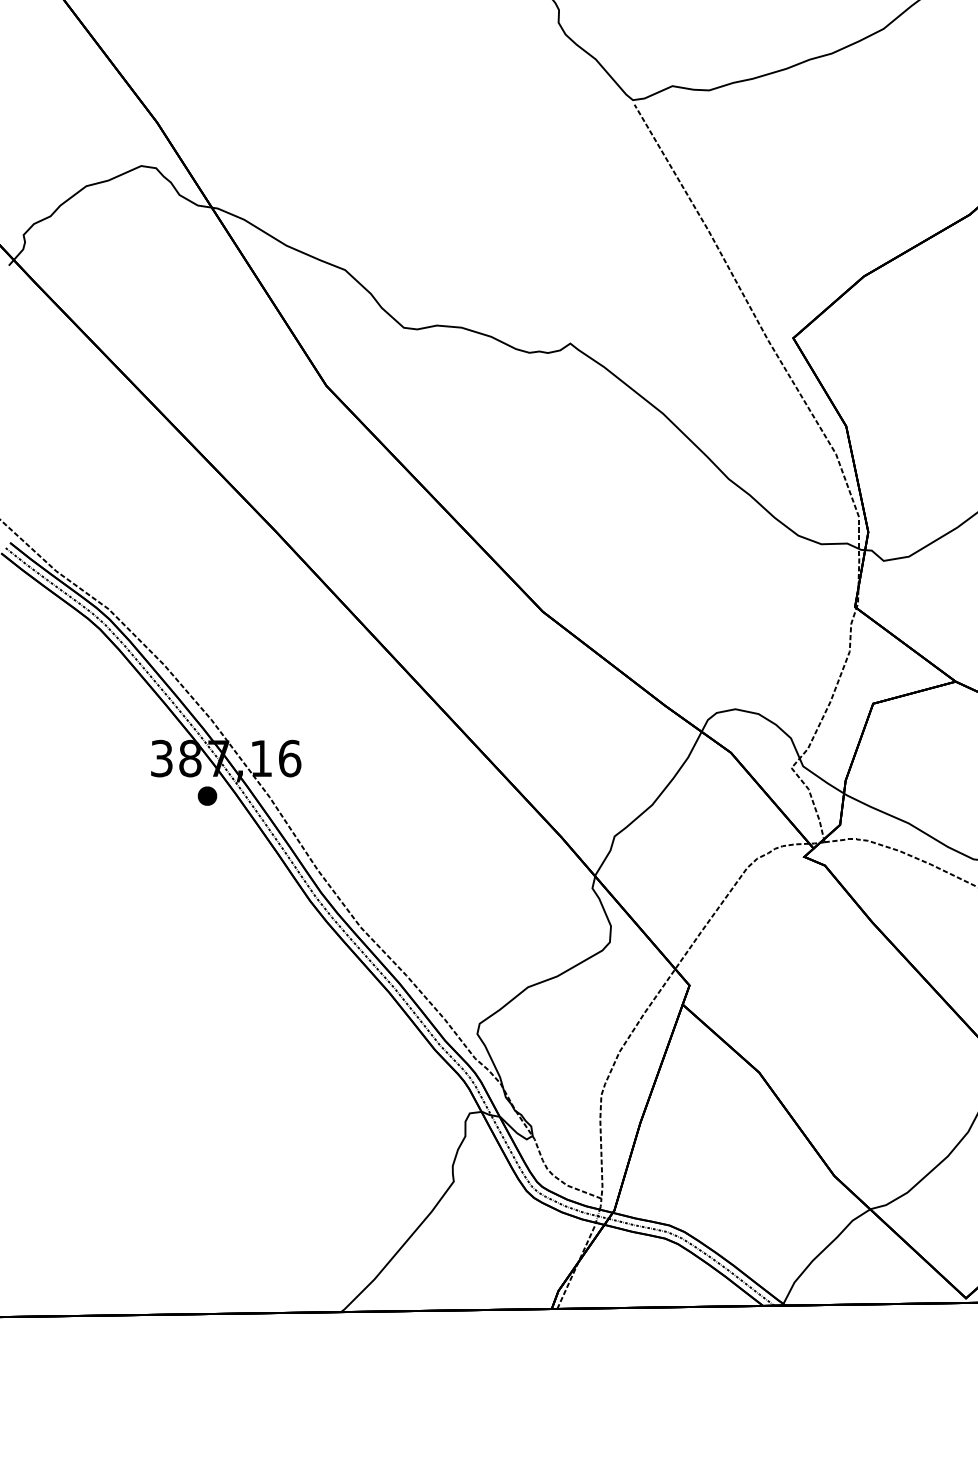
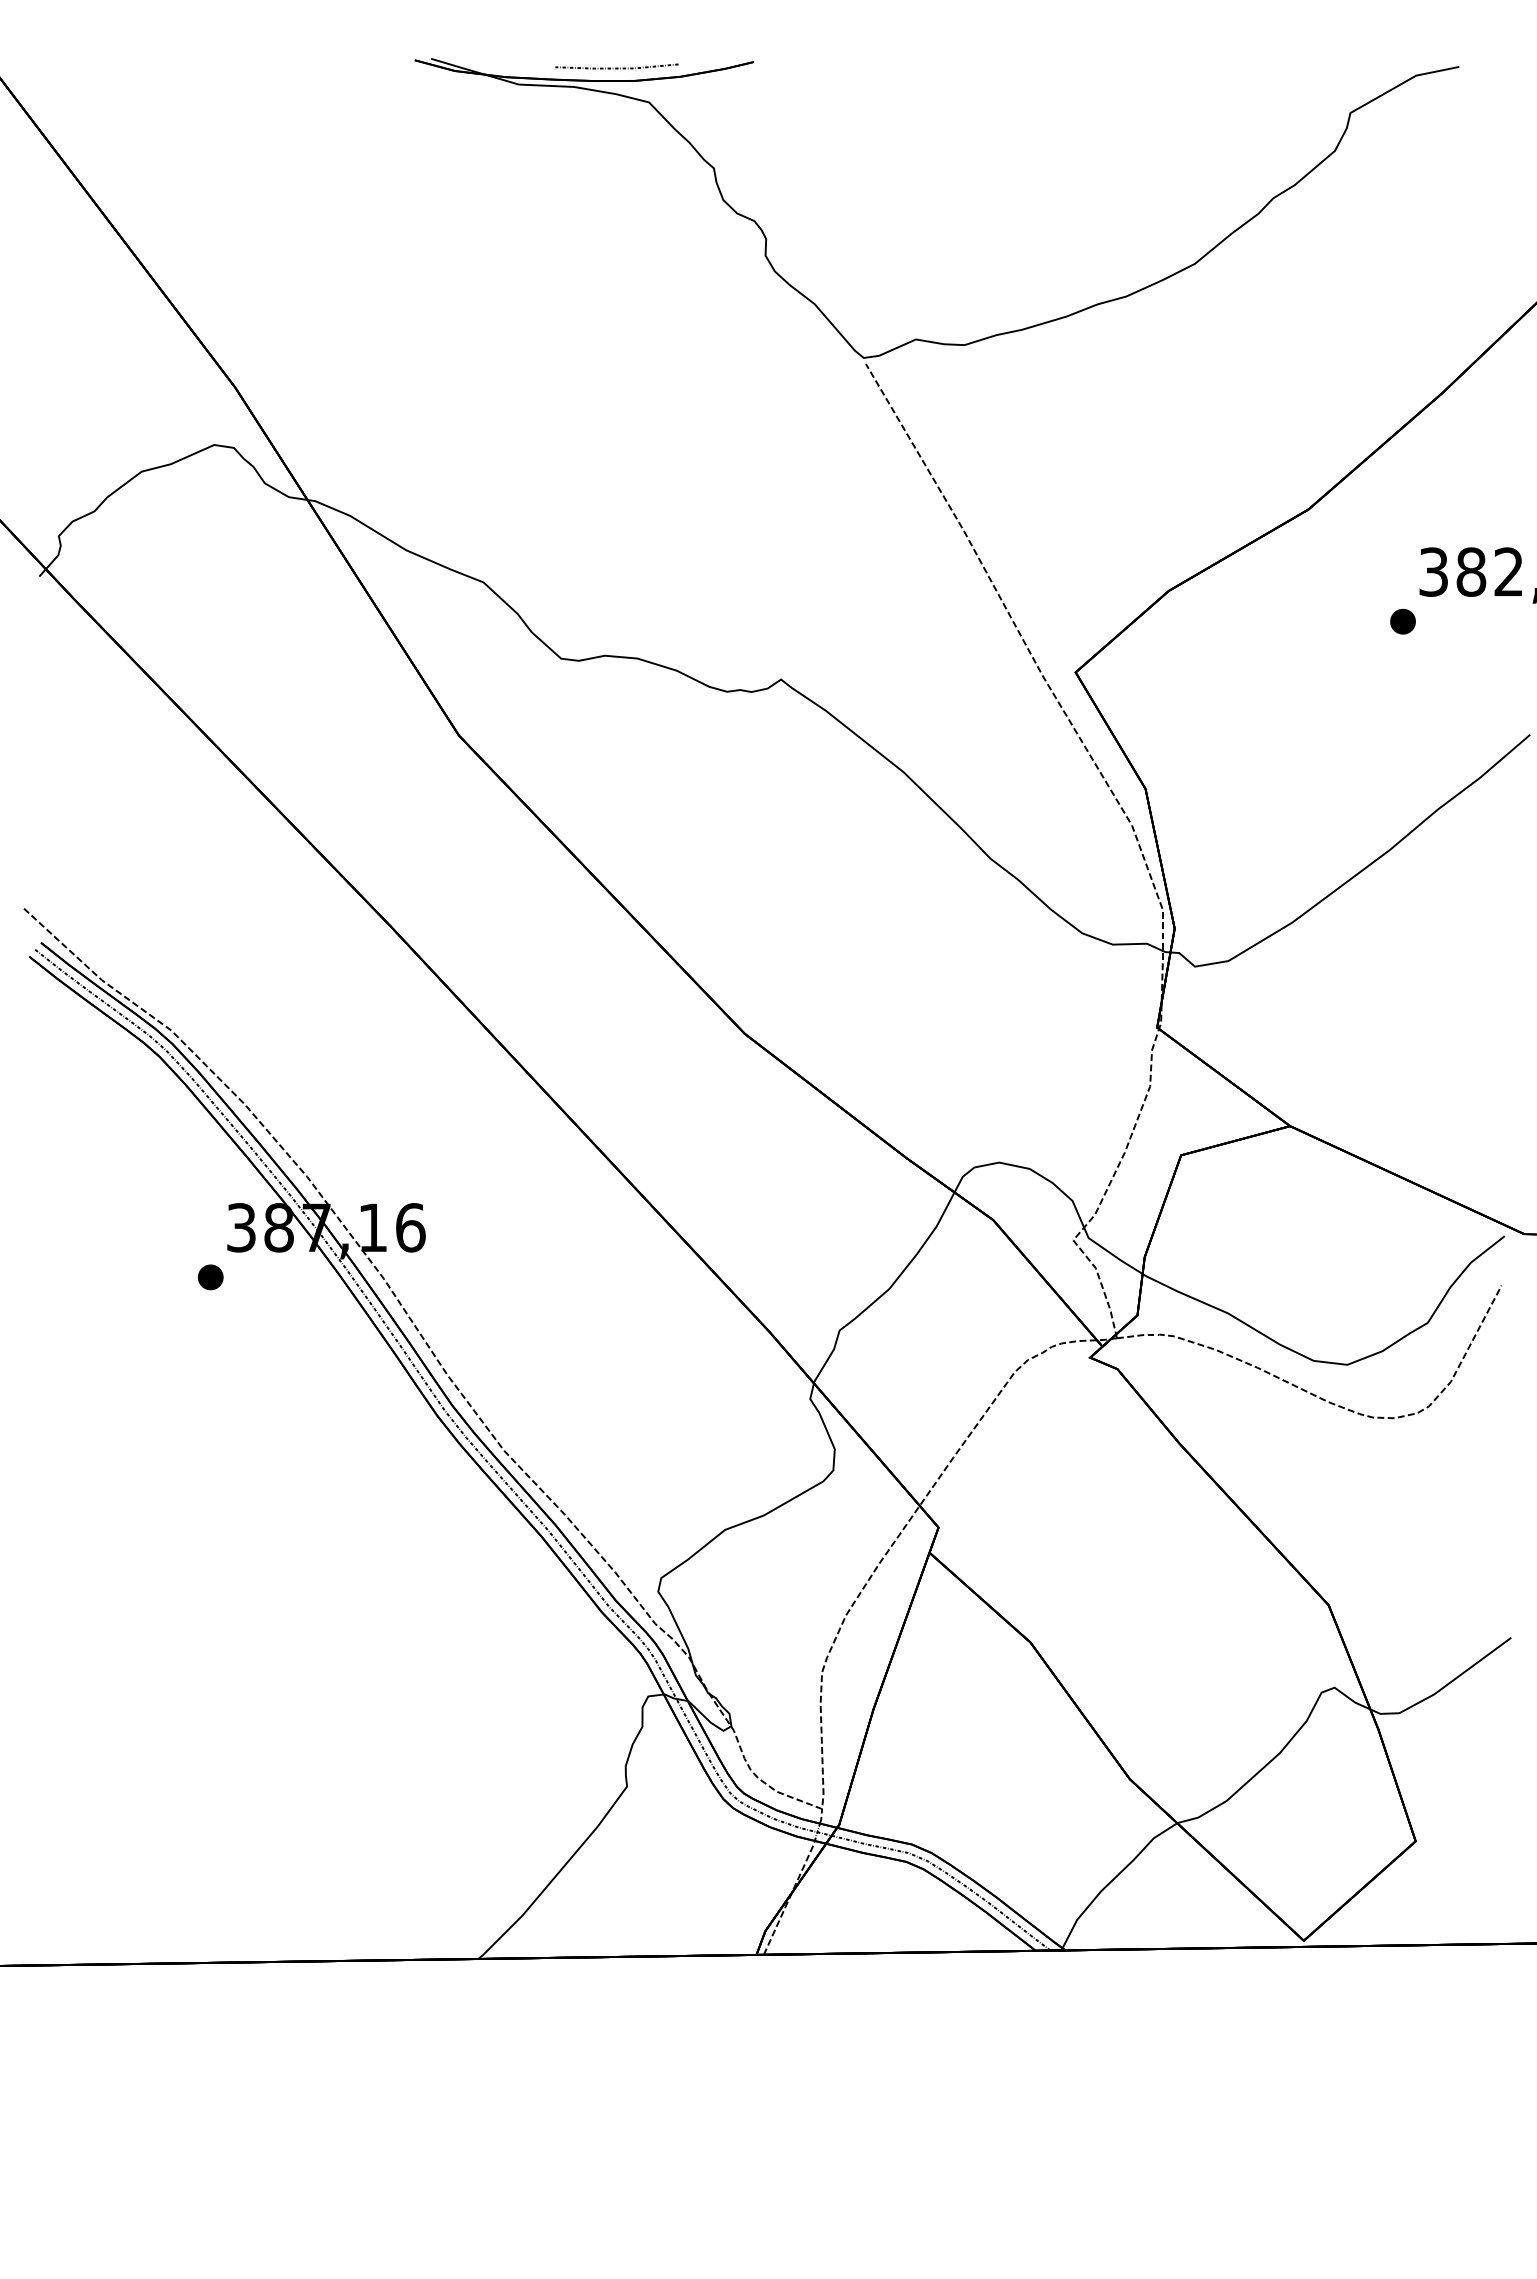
part: (207, 796) -> (210, 1277), moved

